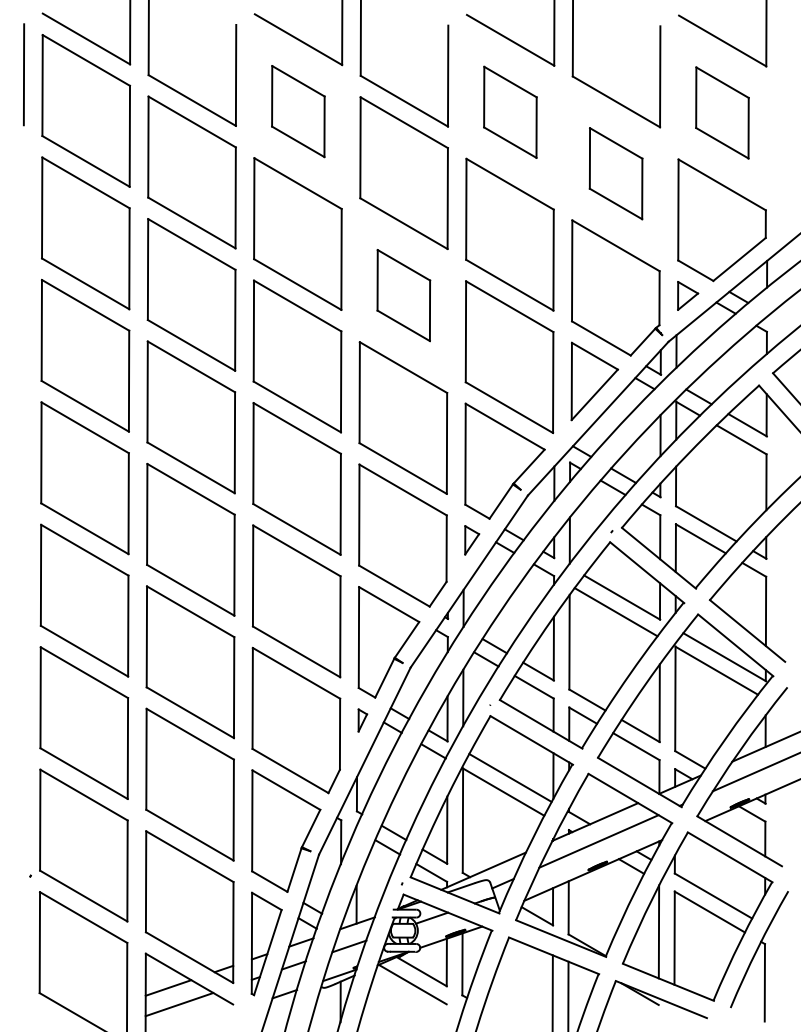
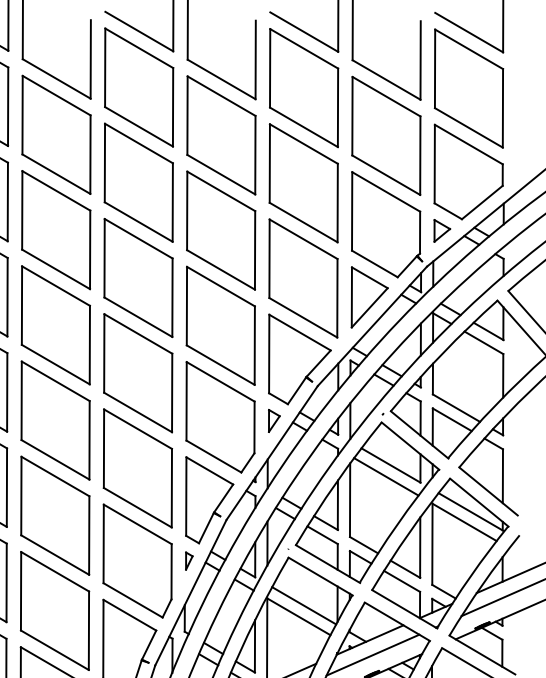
part: (298, 111) -> (139, 87), size x1.67
part: (510, 112) -> (304, 88), size x1.67
part: (722, 112) -> (469, 88), size x1.67
part: (615, 173) -> (385, 135), size x1.67
part: (403, 295) -> (220, 230), size x1.67

